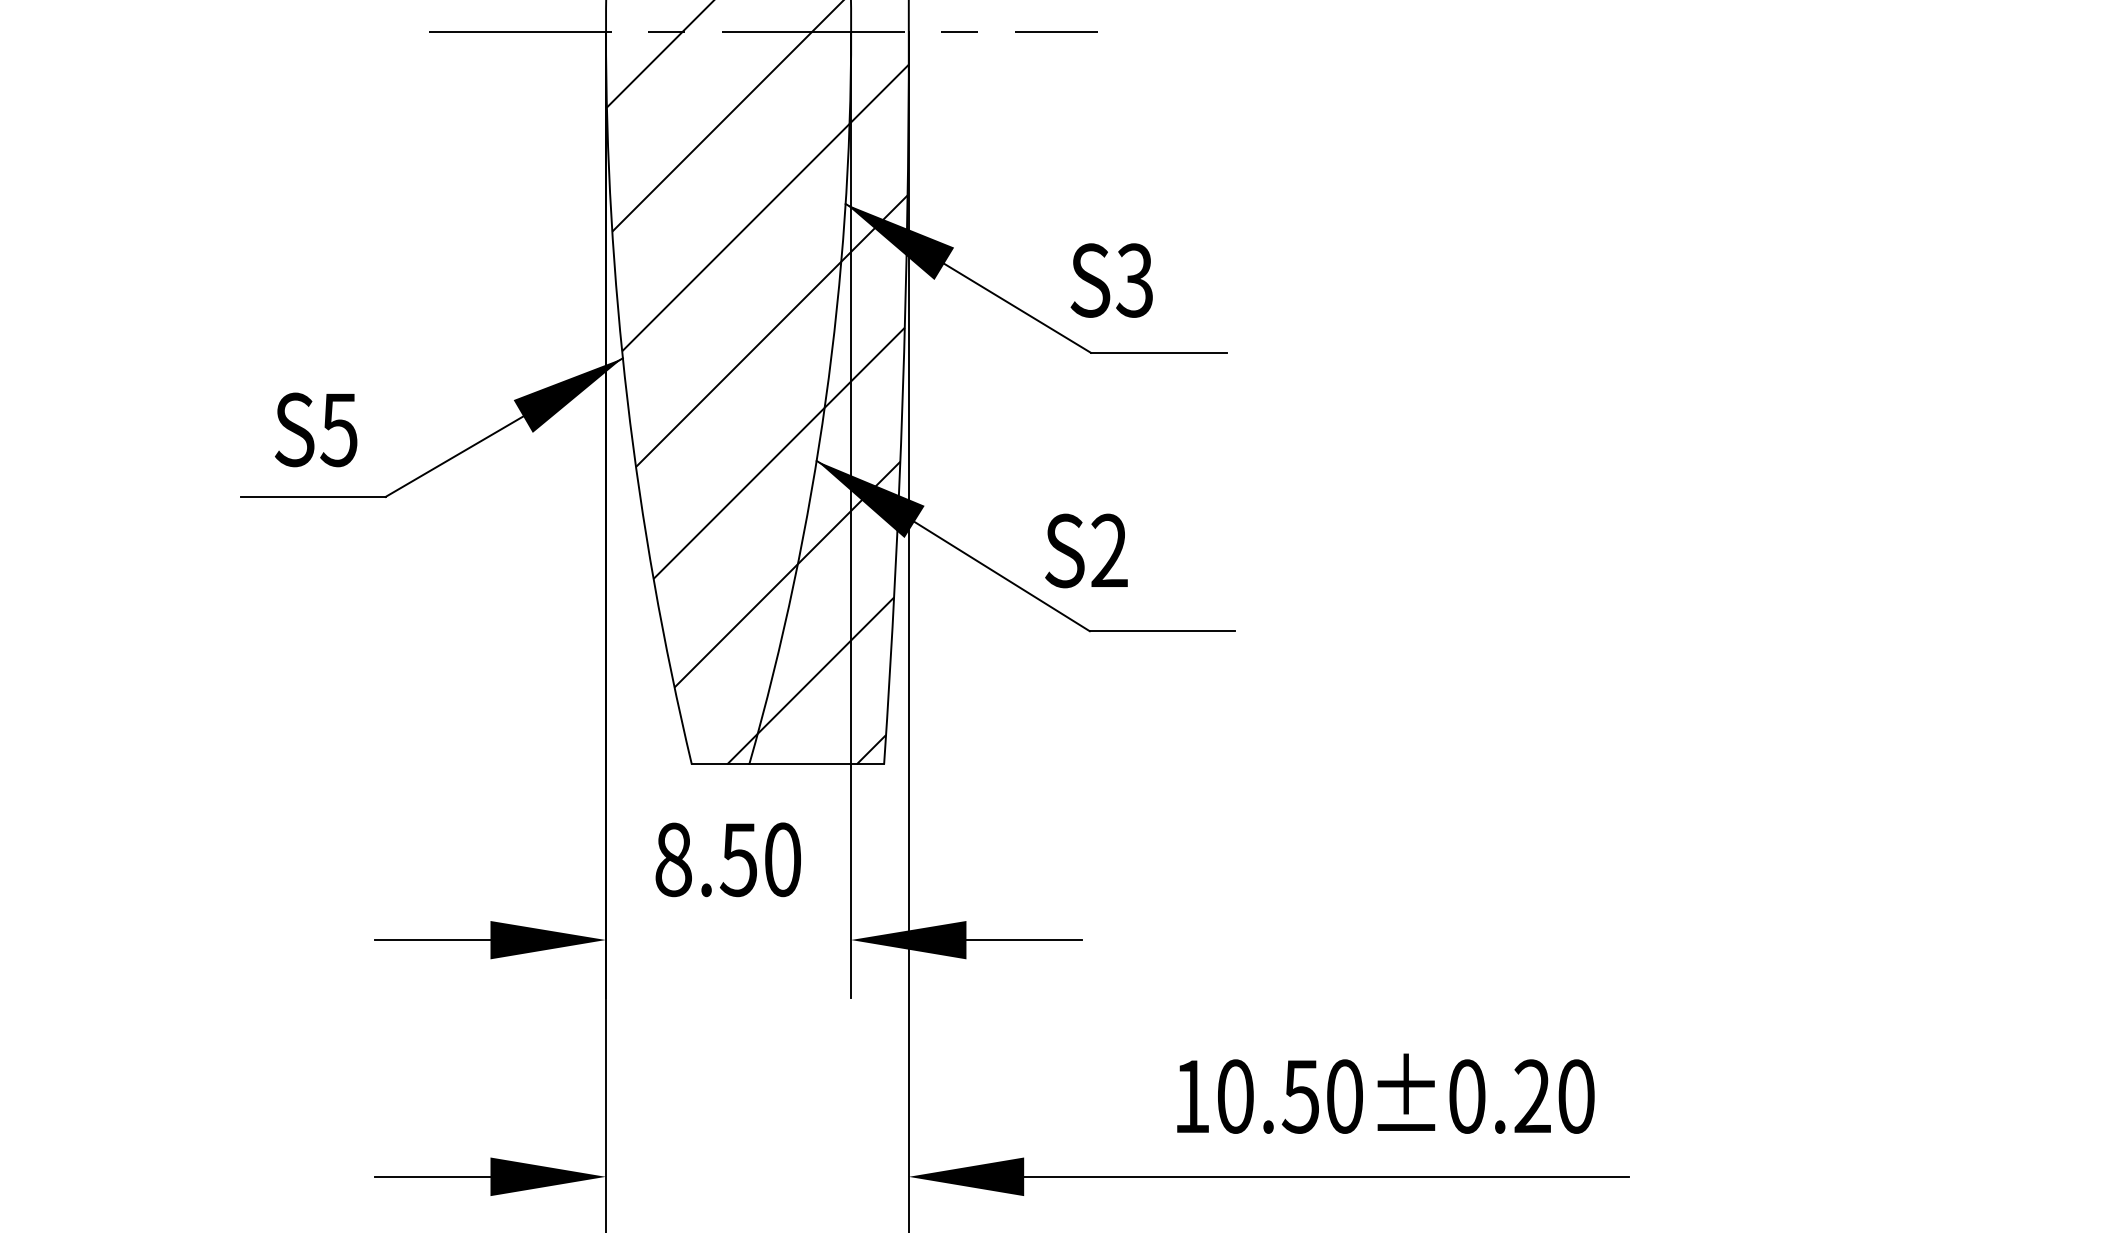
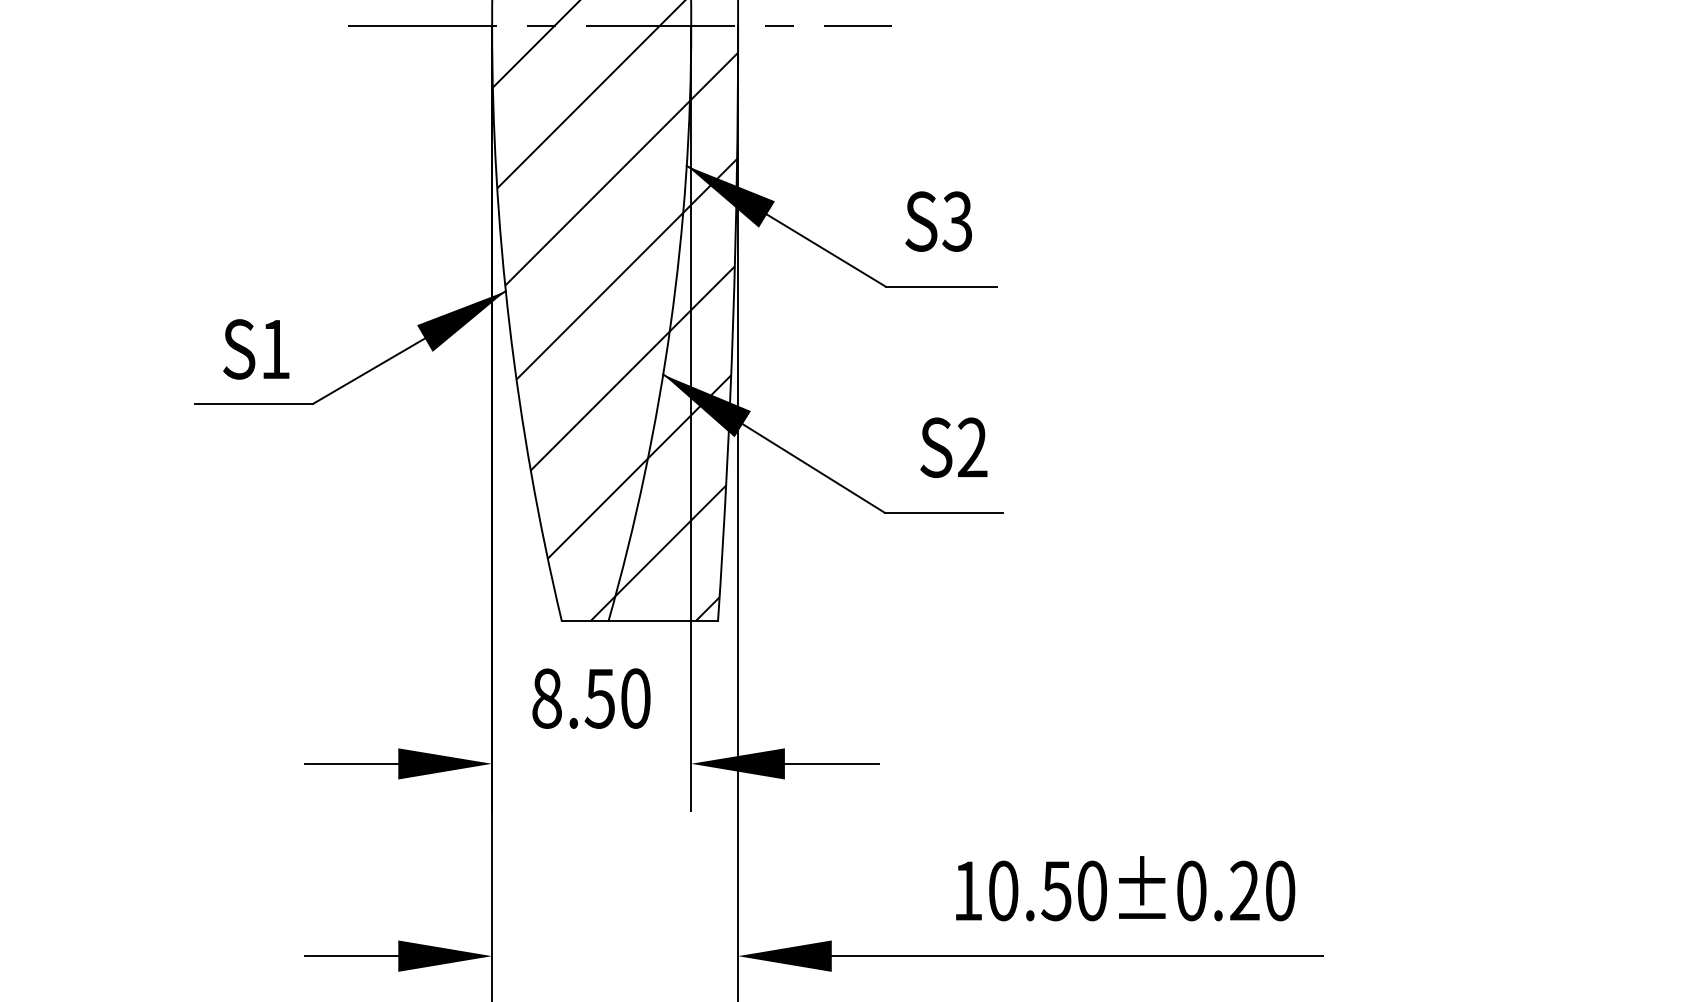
text: (1111, 280) -> (938, 221), moved
text: (338, 430) -> (274, 349), S5 -> S1
text: (1086, 550) -> (953, 447), moved

